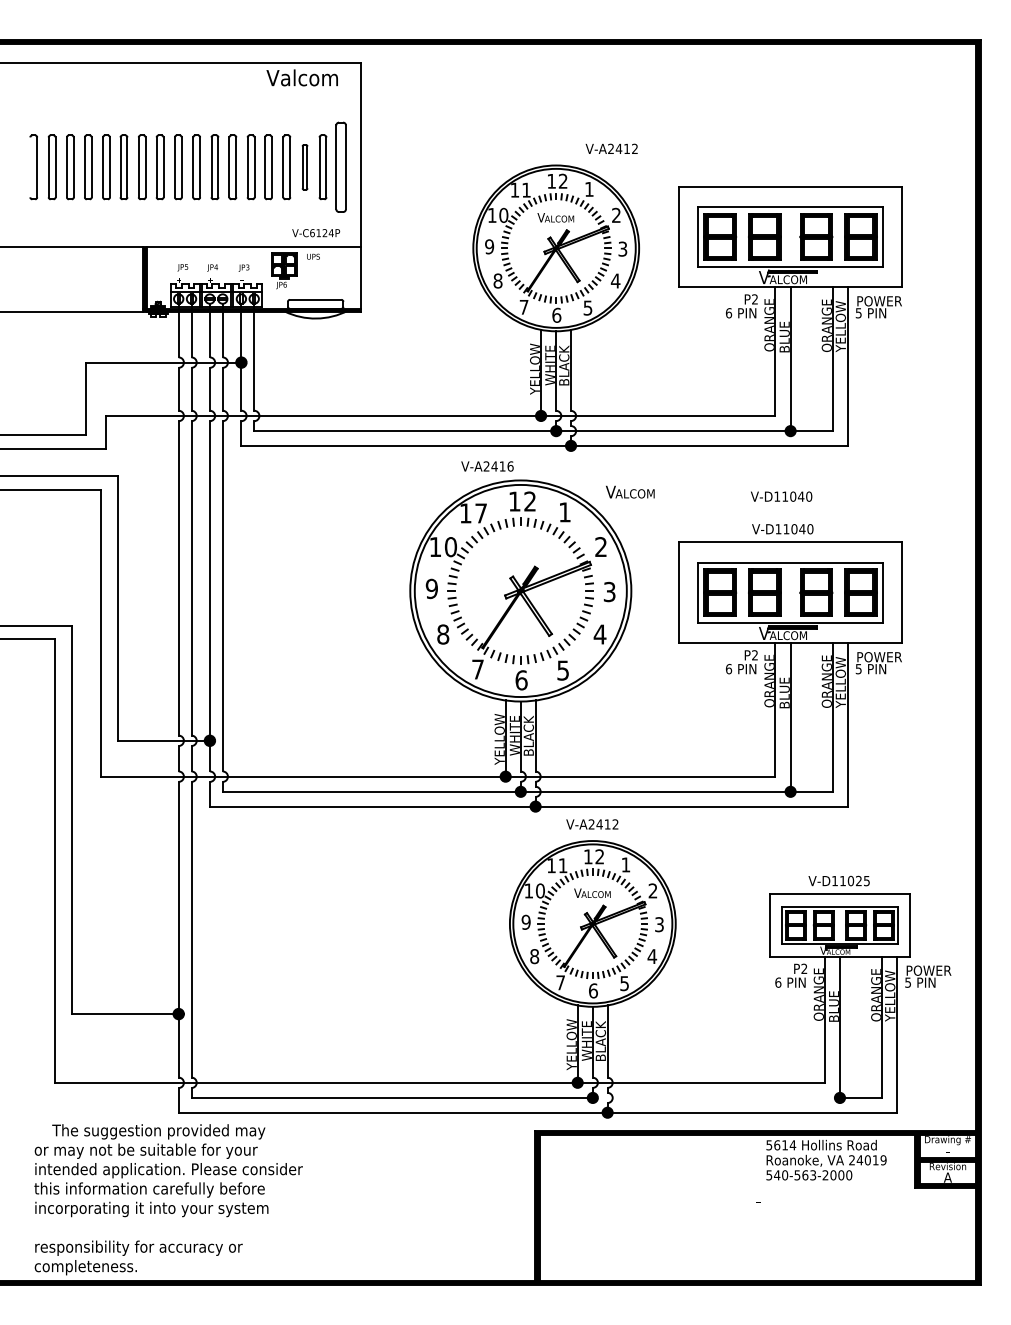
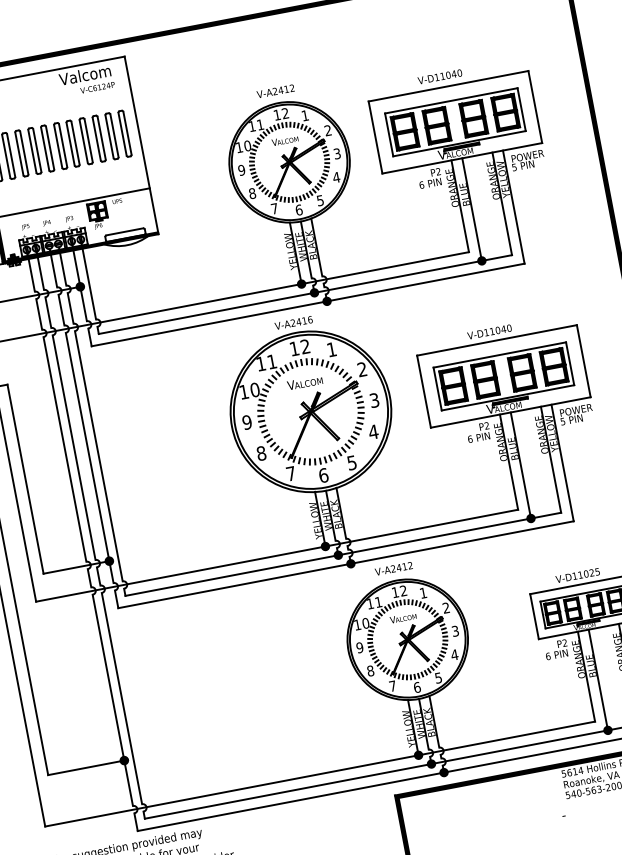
text: (611, 148) -> (275, 91), moved
part: (304, 167) -> (98, 138), size x1.43
part: (341, 167) -> (125, 133), size x0.71
text: (316, 233) -> (97, 87), moved
text: (487, 466) -> (293, 322), moved
text: (630, 491) -> (305, 382), moved
text: (781, 496) -> (439, 76), moved
text: (480, 513) -> (271, 361), 17 -> 11
line: (715, 1097) -> (519, 747), added

